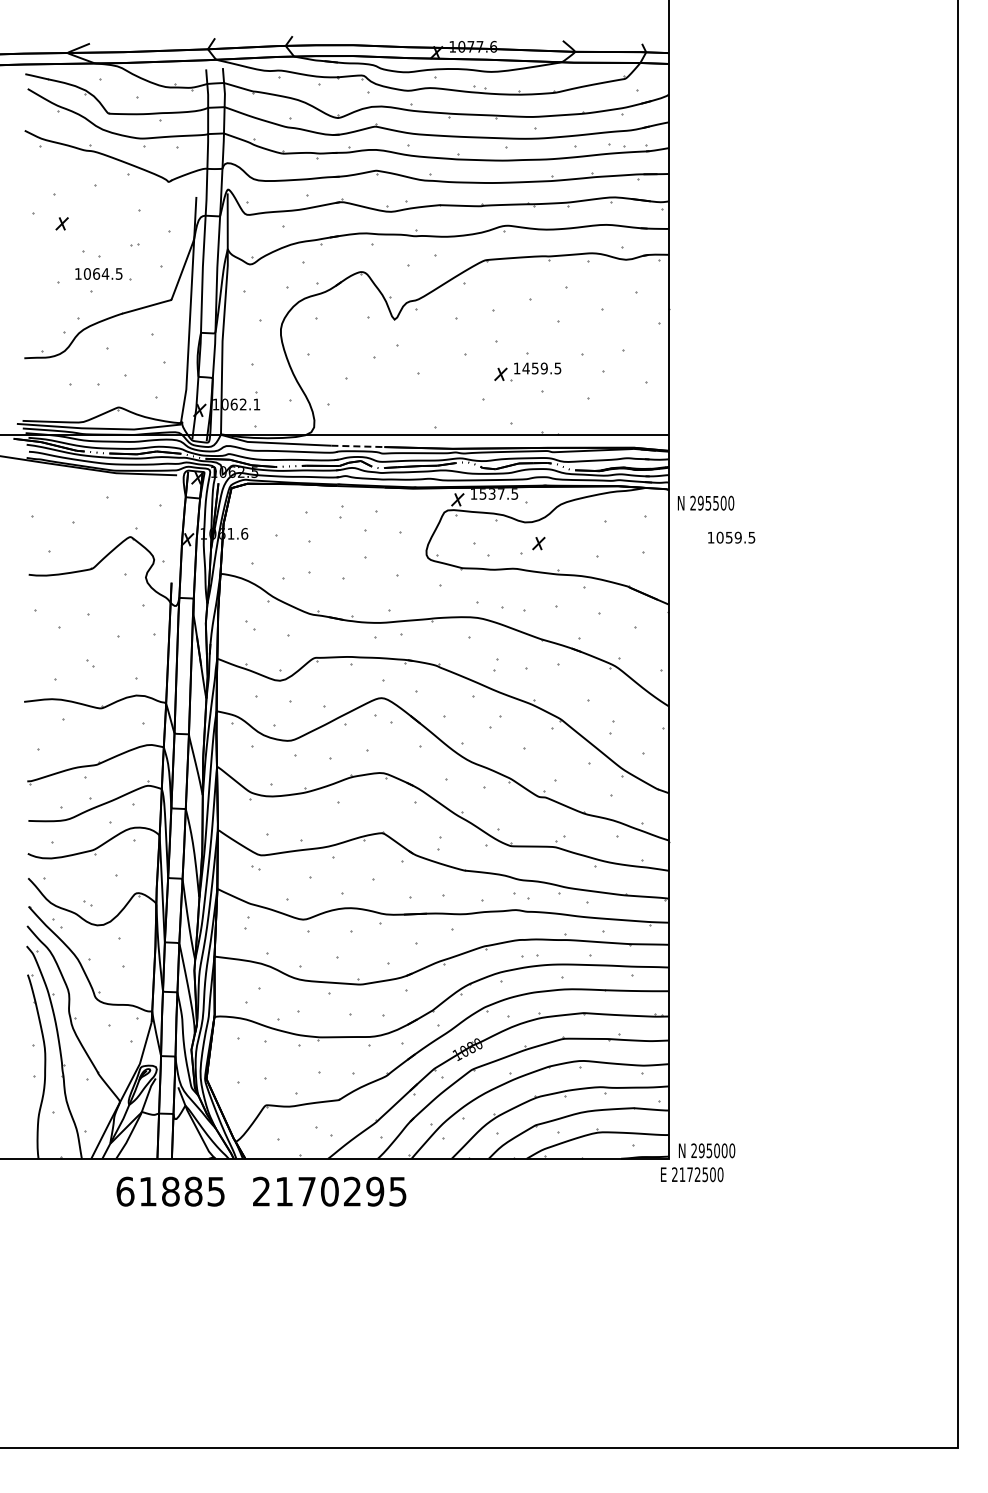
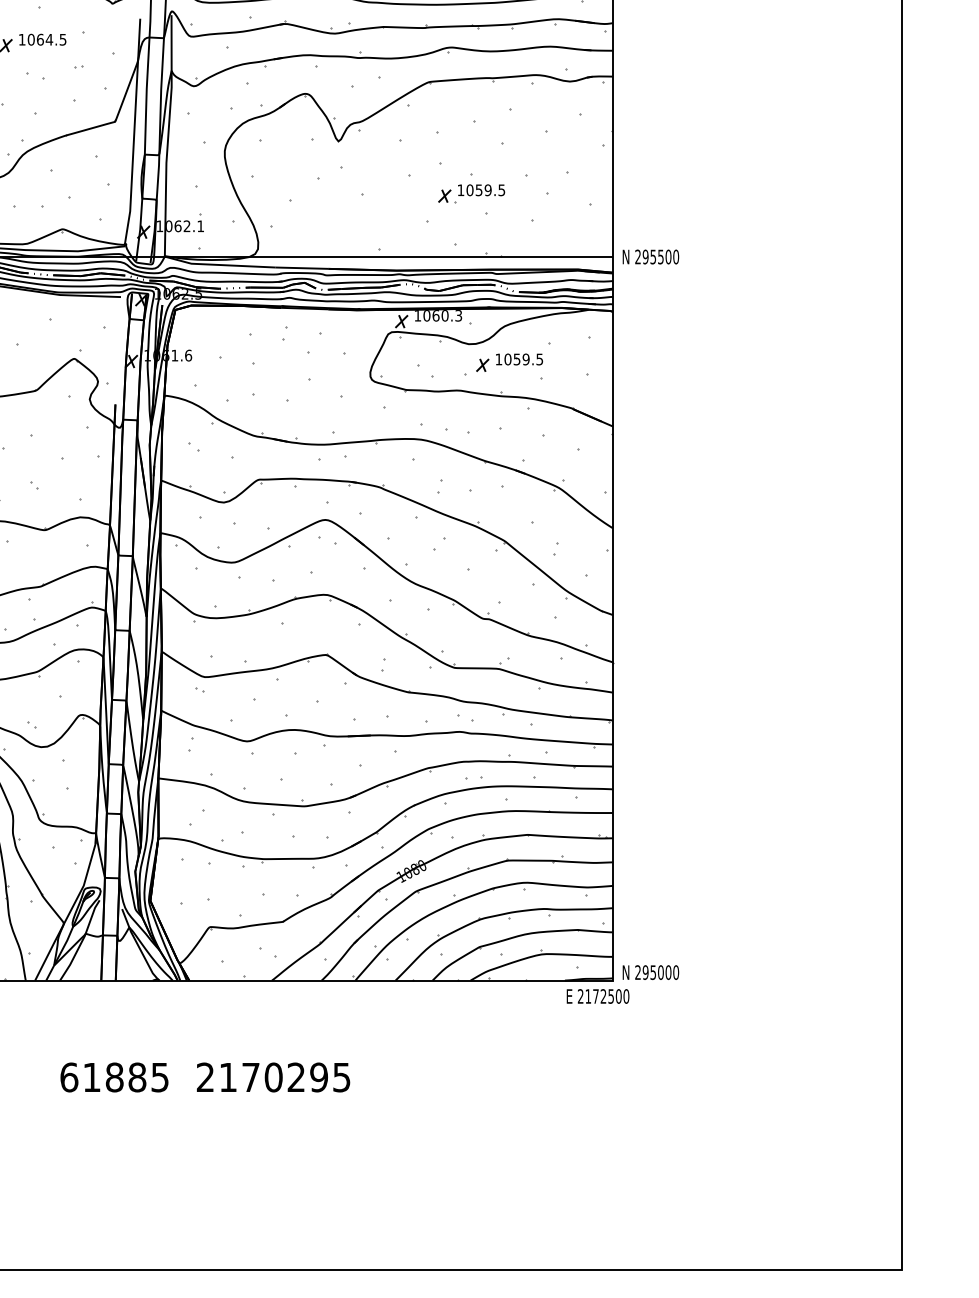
text: (98, 273) -> (42, 39), moved
text: (525, 368) -> (469, 190), 1459.5 -> 1059.5
line: (357, 446) -> (301, 268), dashed -> solid
text: (498, 493) -> (442, 315), 1537.5 -> 1060.3
text: (705, 502) -> (650, 256), moved
part: (731, 537) -> (519, 359), moved
text: (692, 1174) -> (598, 996), moved
text: (261, 1191) -> (205, 1077), moved

